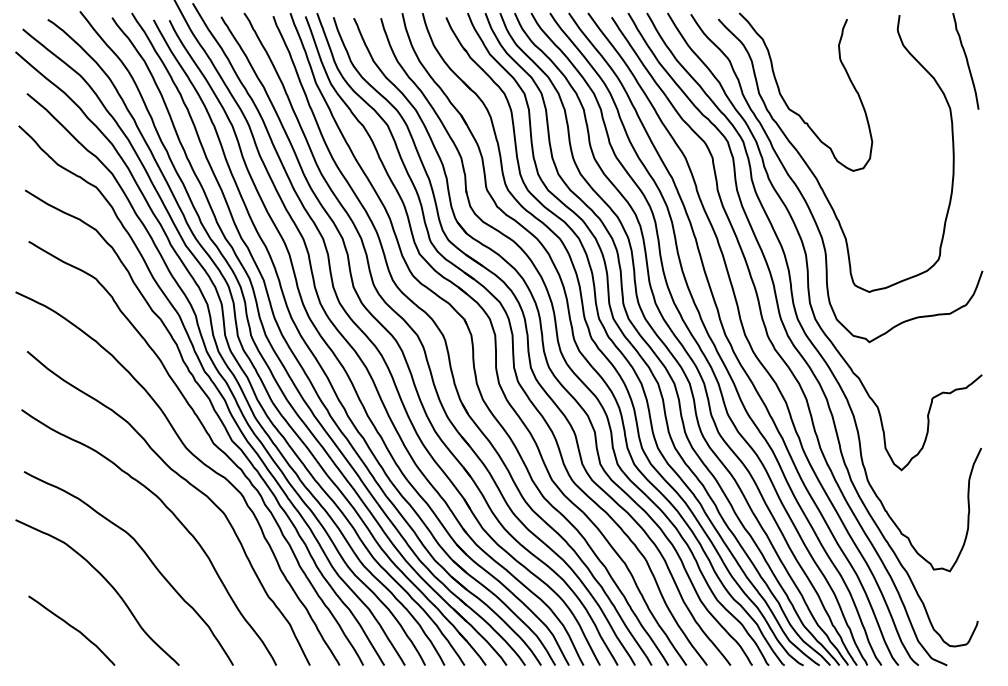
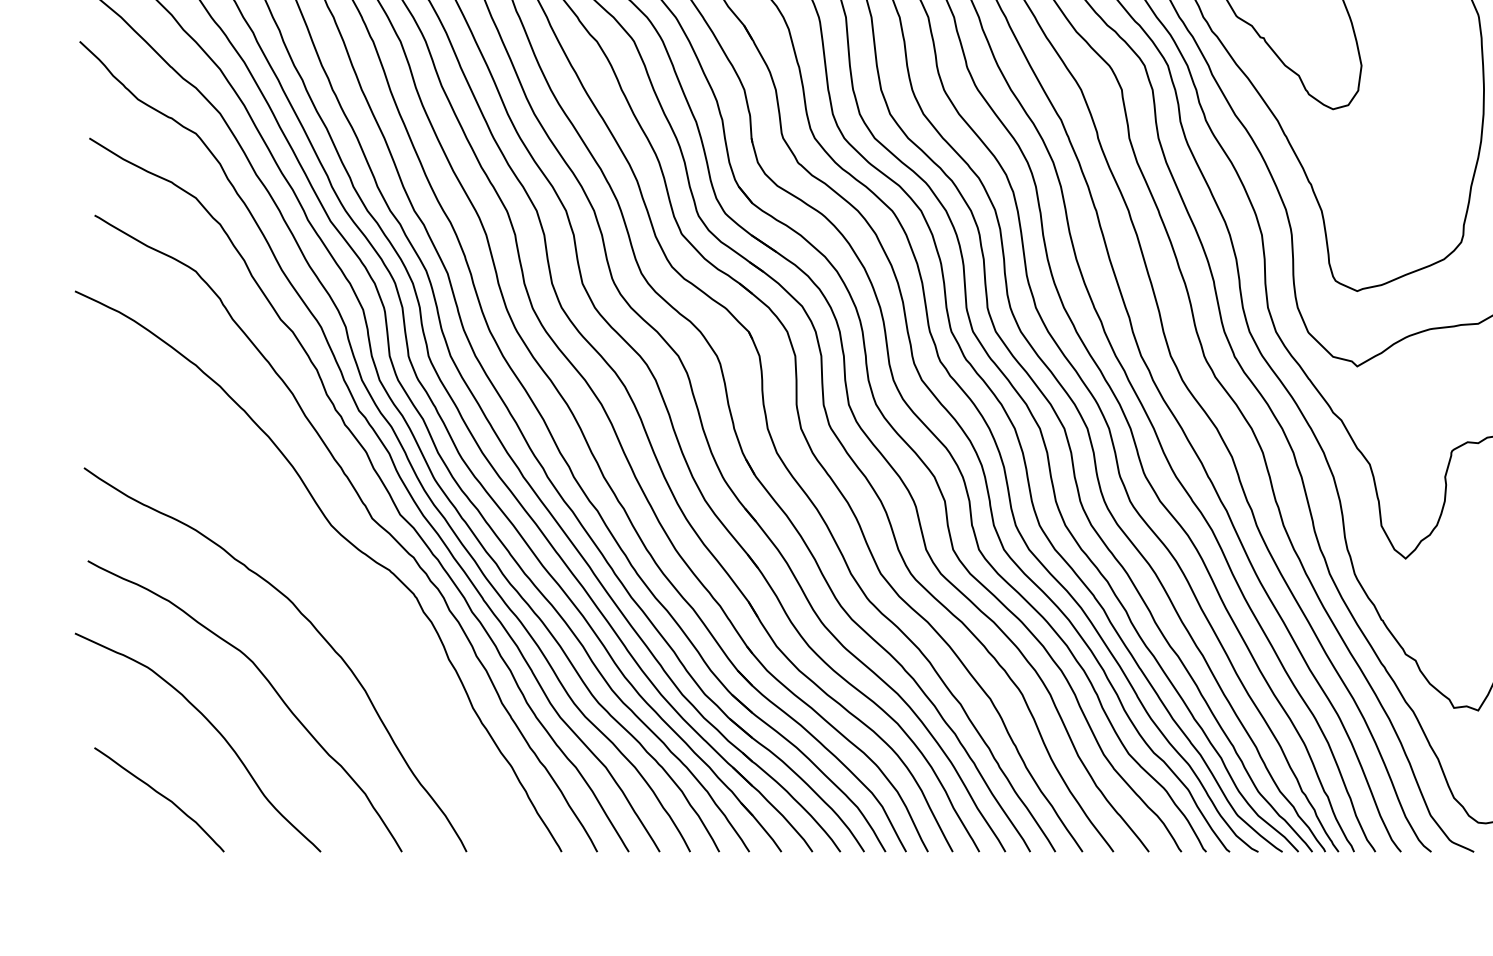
curve: (190, 485) -> (337, 581), removed

